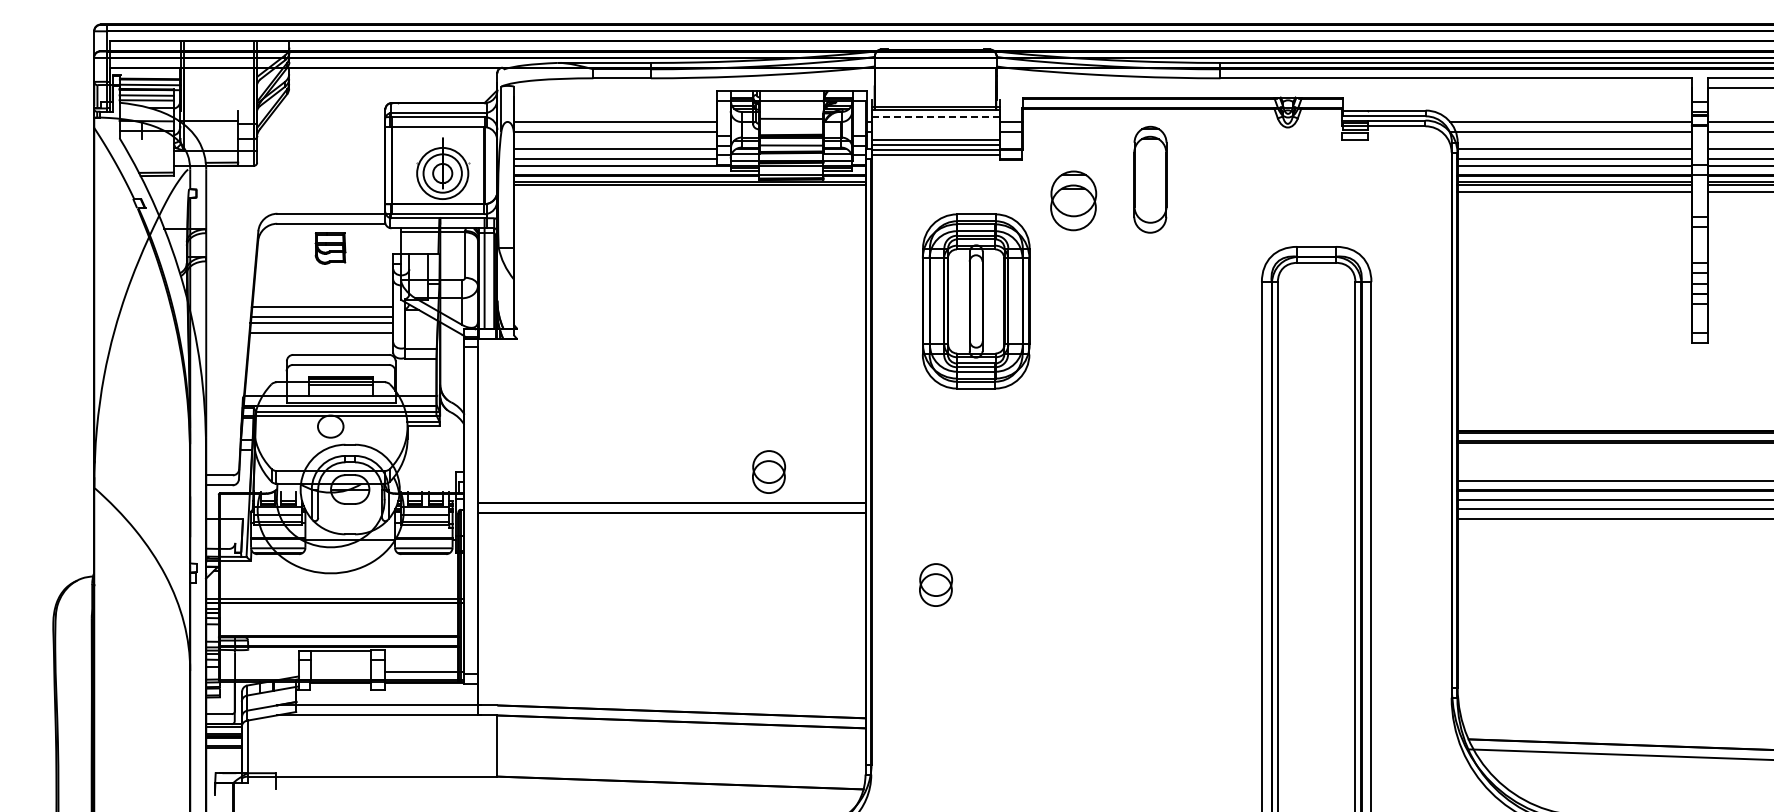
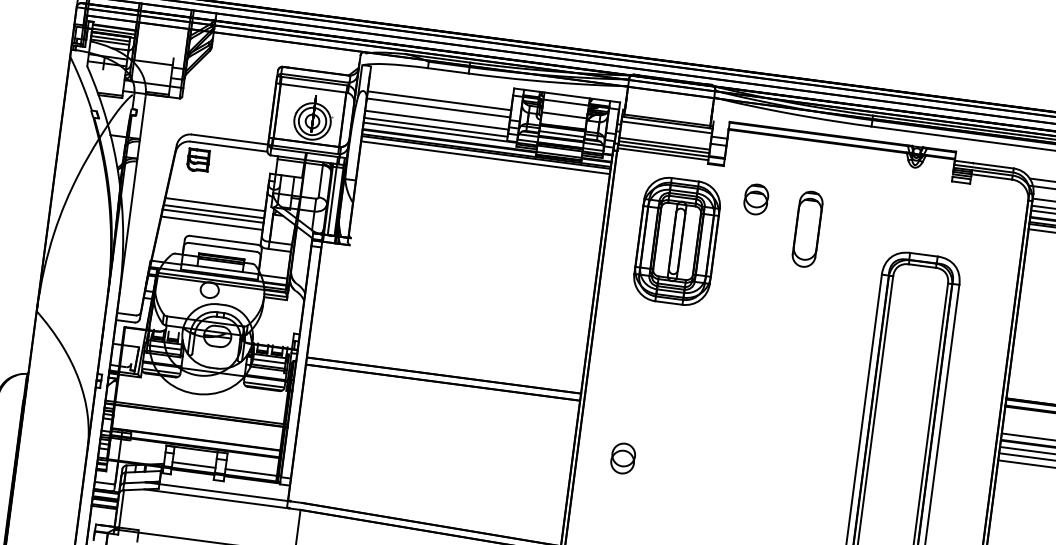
line: (935, 116) -> (666, 127), dashed -> solid
part: (1150, 179) -> (807, 229), moved
line: (689, 192) -> (485, 157), added
part: (1073, 200) -> (756, 199), size x0.71
part: (330, 248) -> (198, 160), moved
part: (976, 301) -> (677, 241), moved
part: (768, 471) -> (515, 362), removed
line: (340, 672) -> (193, 464), added

